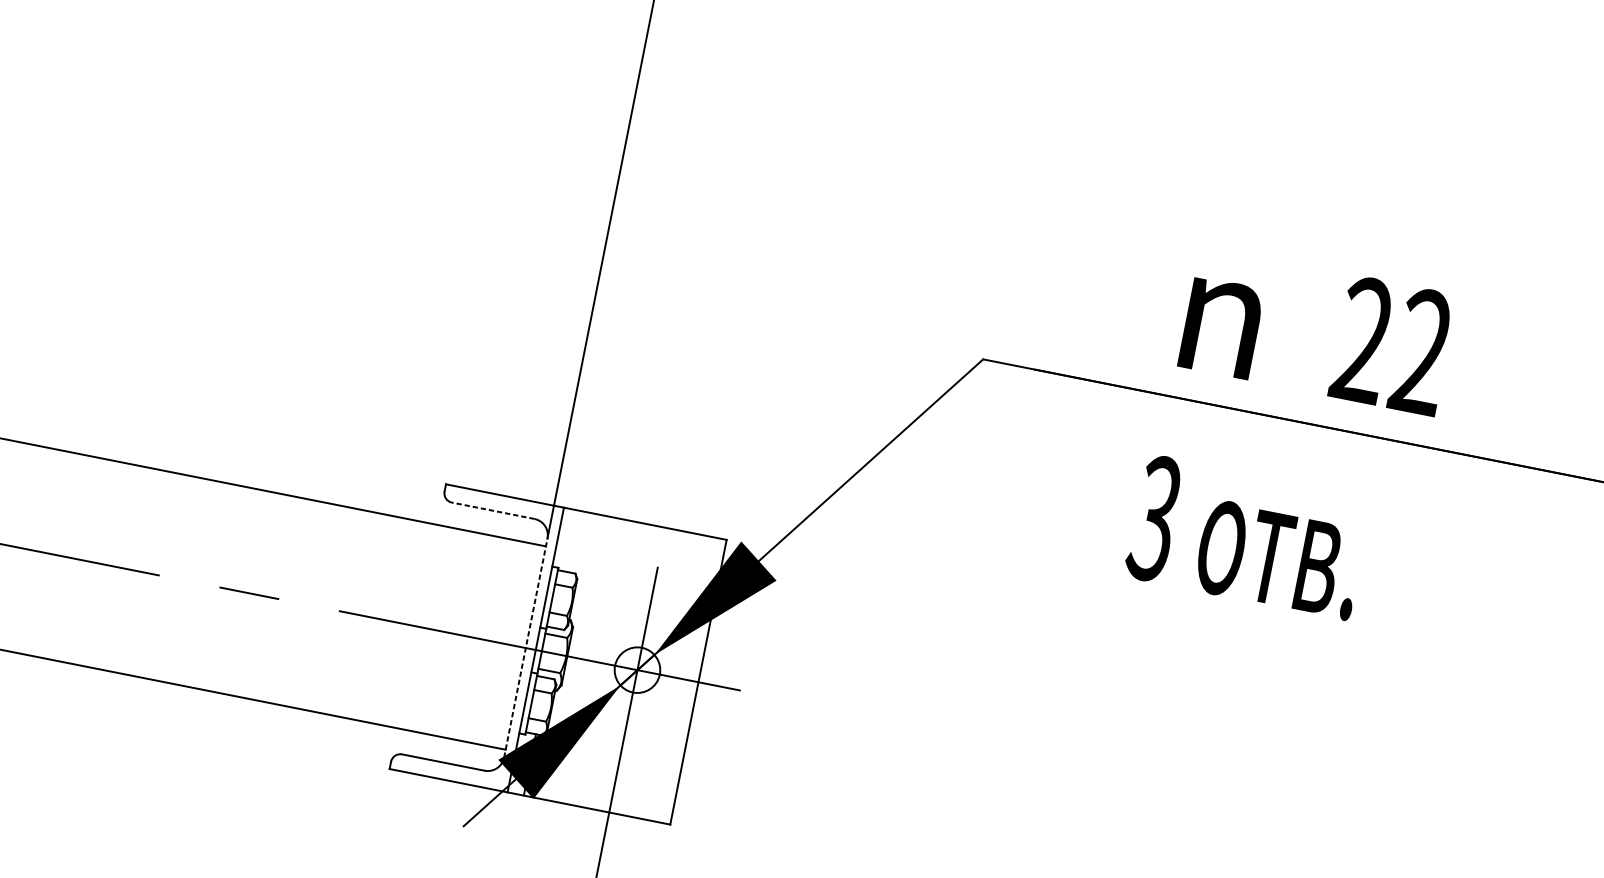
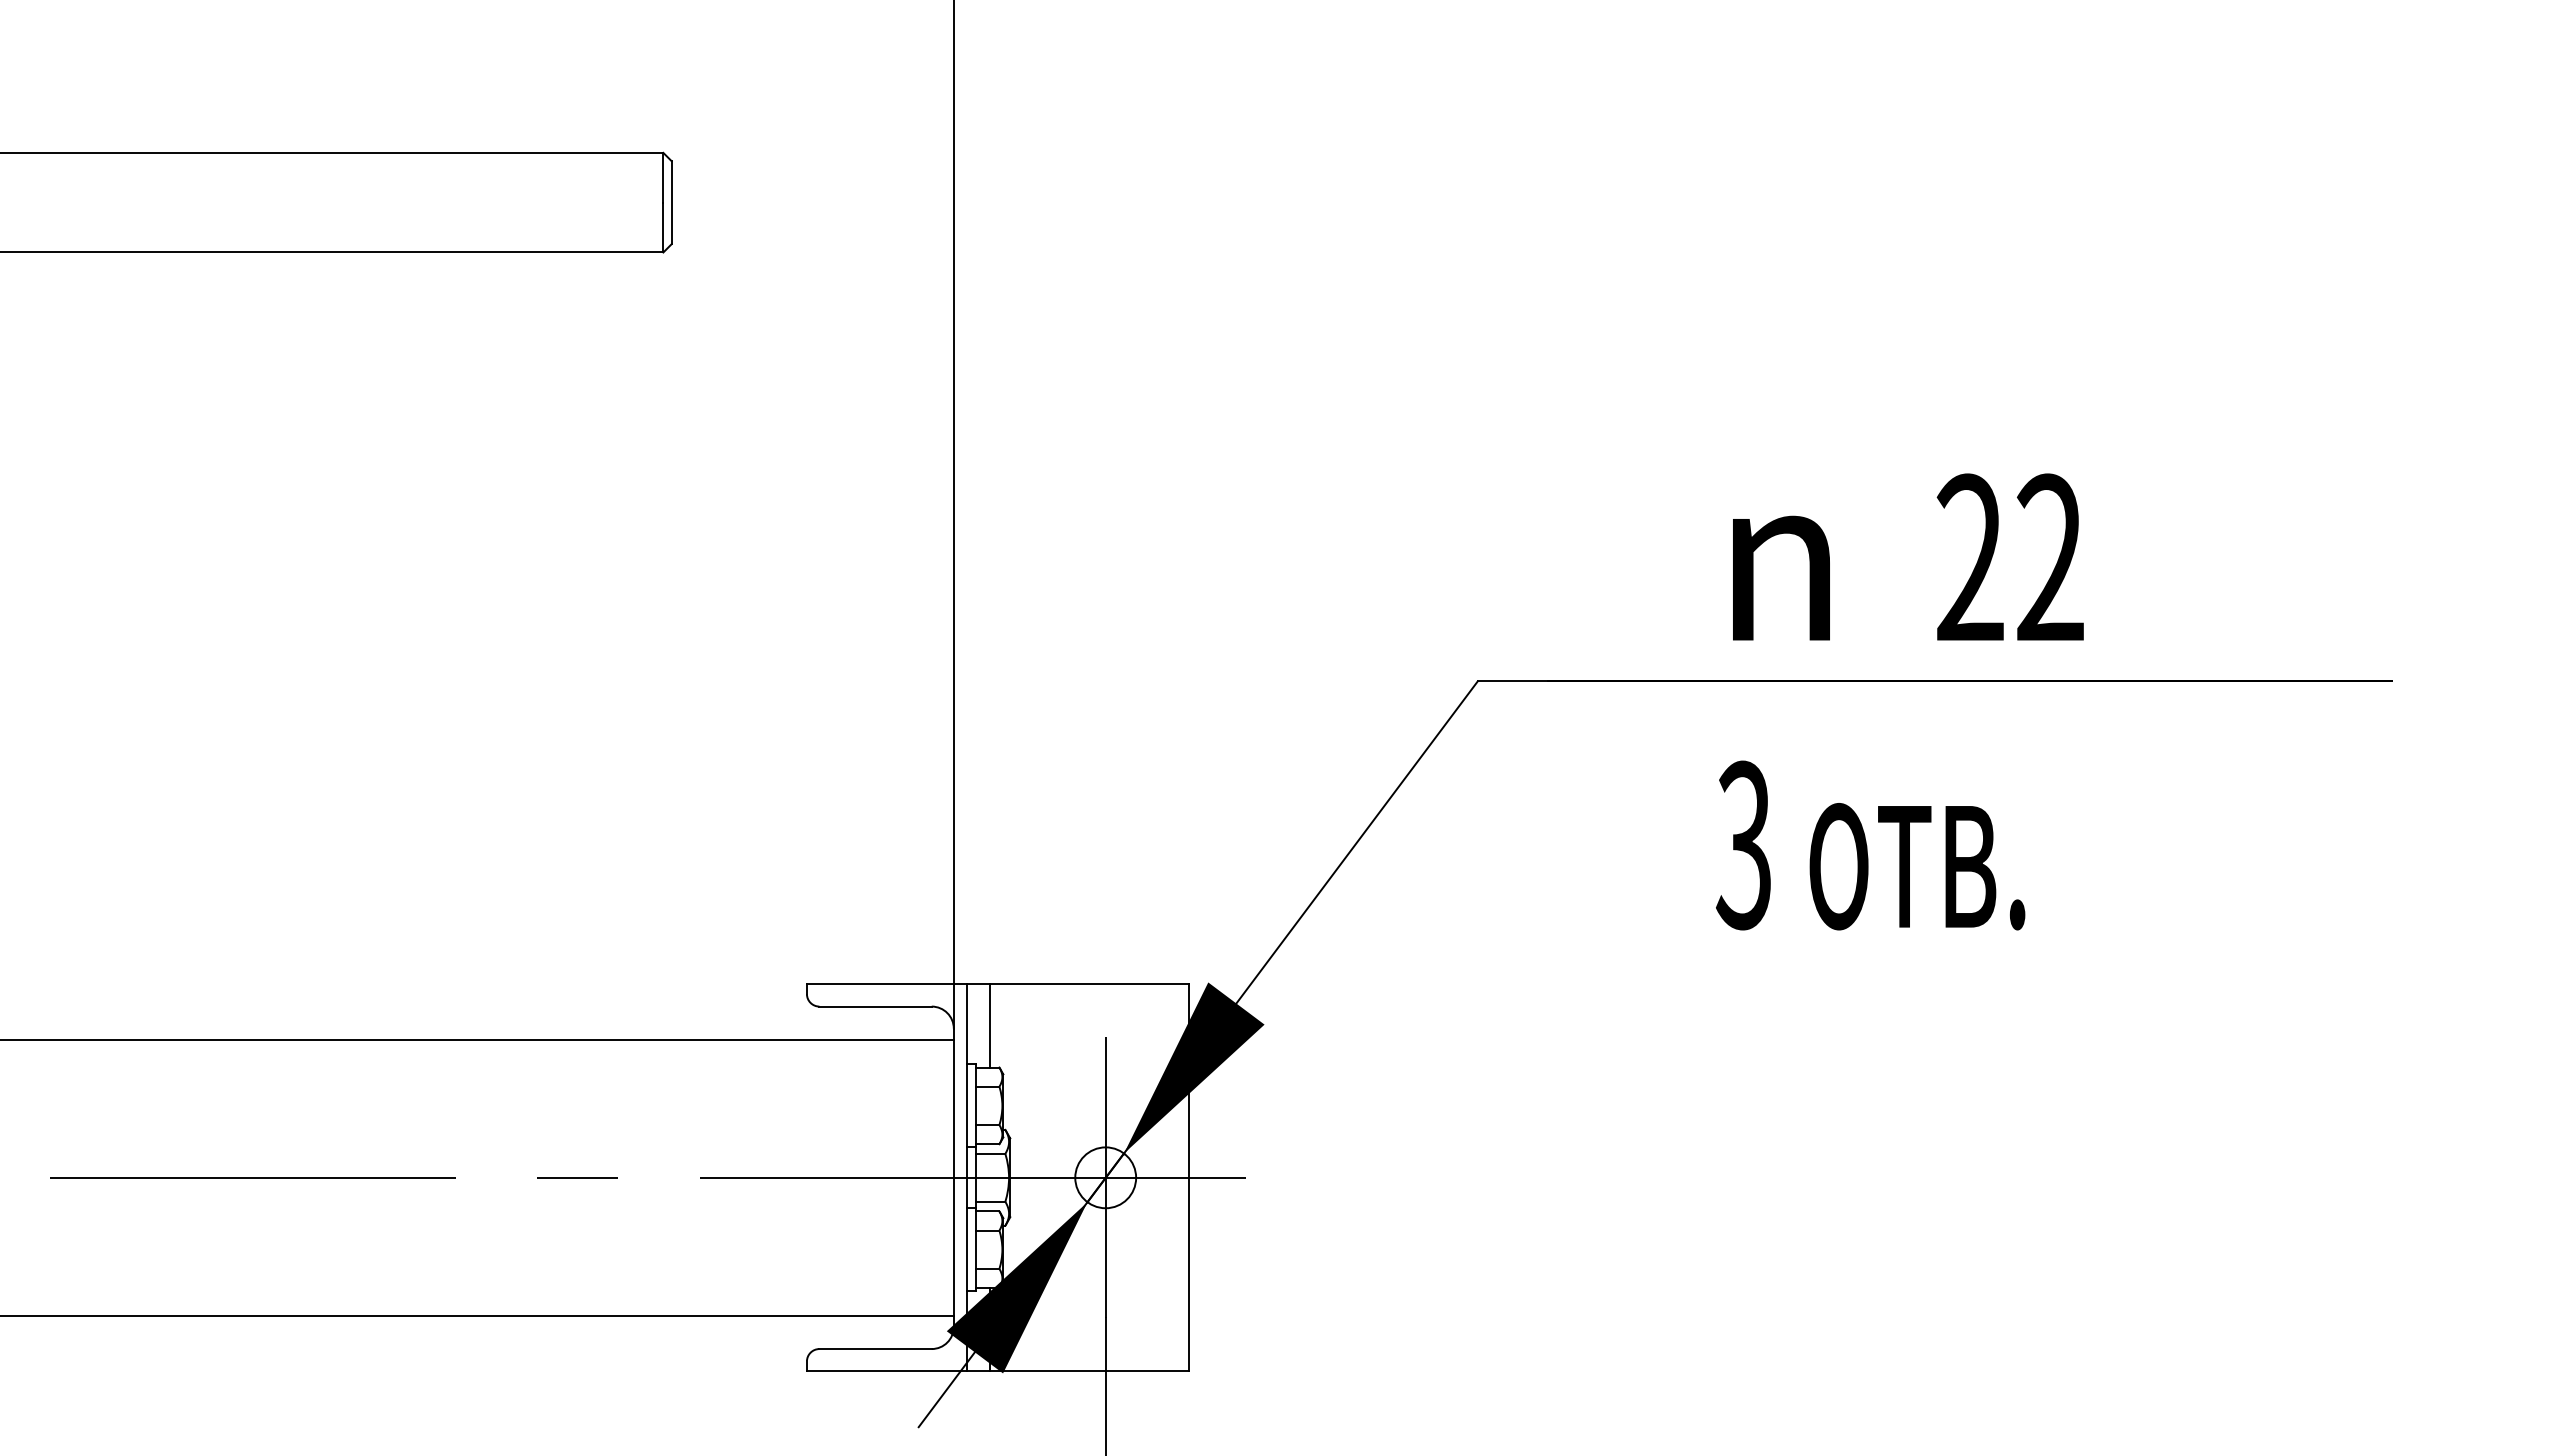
line: (493, 510) -> (875, 1006), dashed -> solid
line: (574, 541) -> (989, 1025), added
line: (525, 647) -> (953, 1177), dashed -> solid

